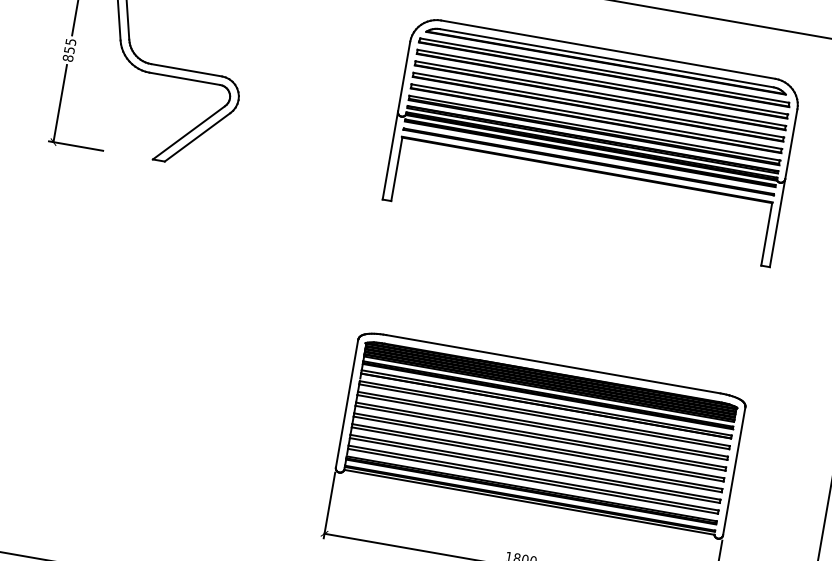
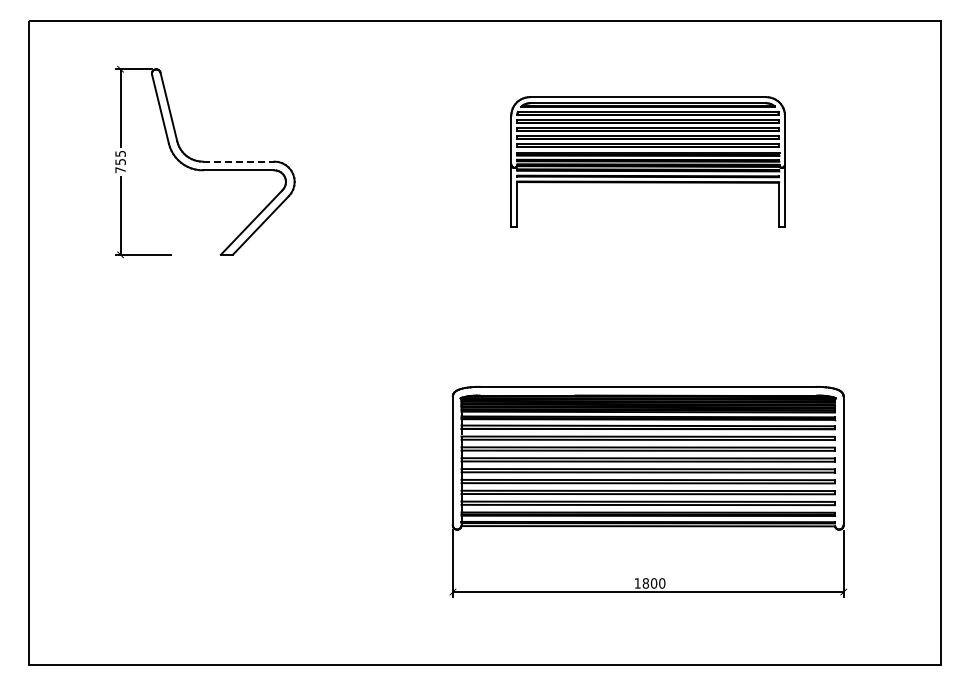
text: (67, 58) -> (120, 170), 855 -> 755
line: (186, 70) -> (238, 161), solid -> dashed
part: (591, 140) -> (647, 161), size x0.7

